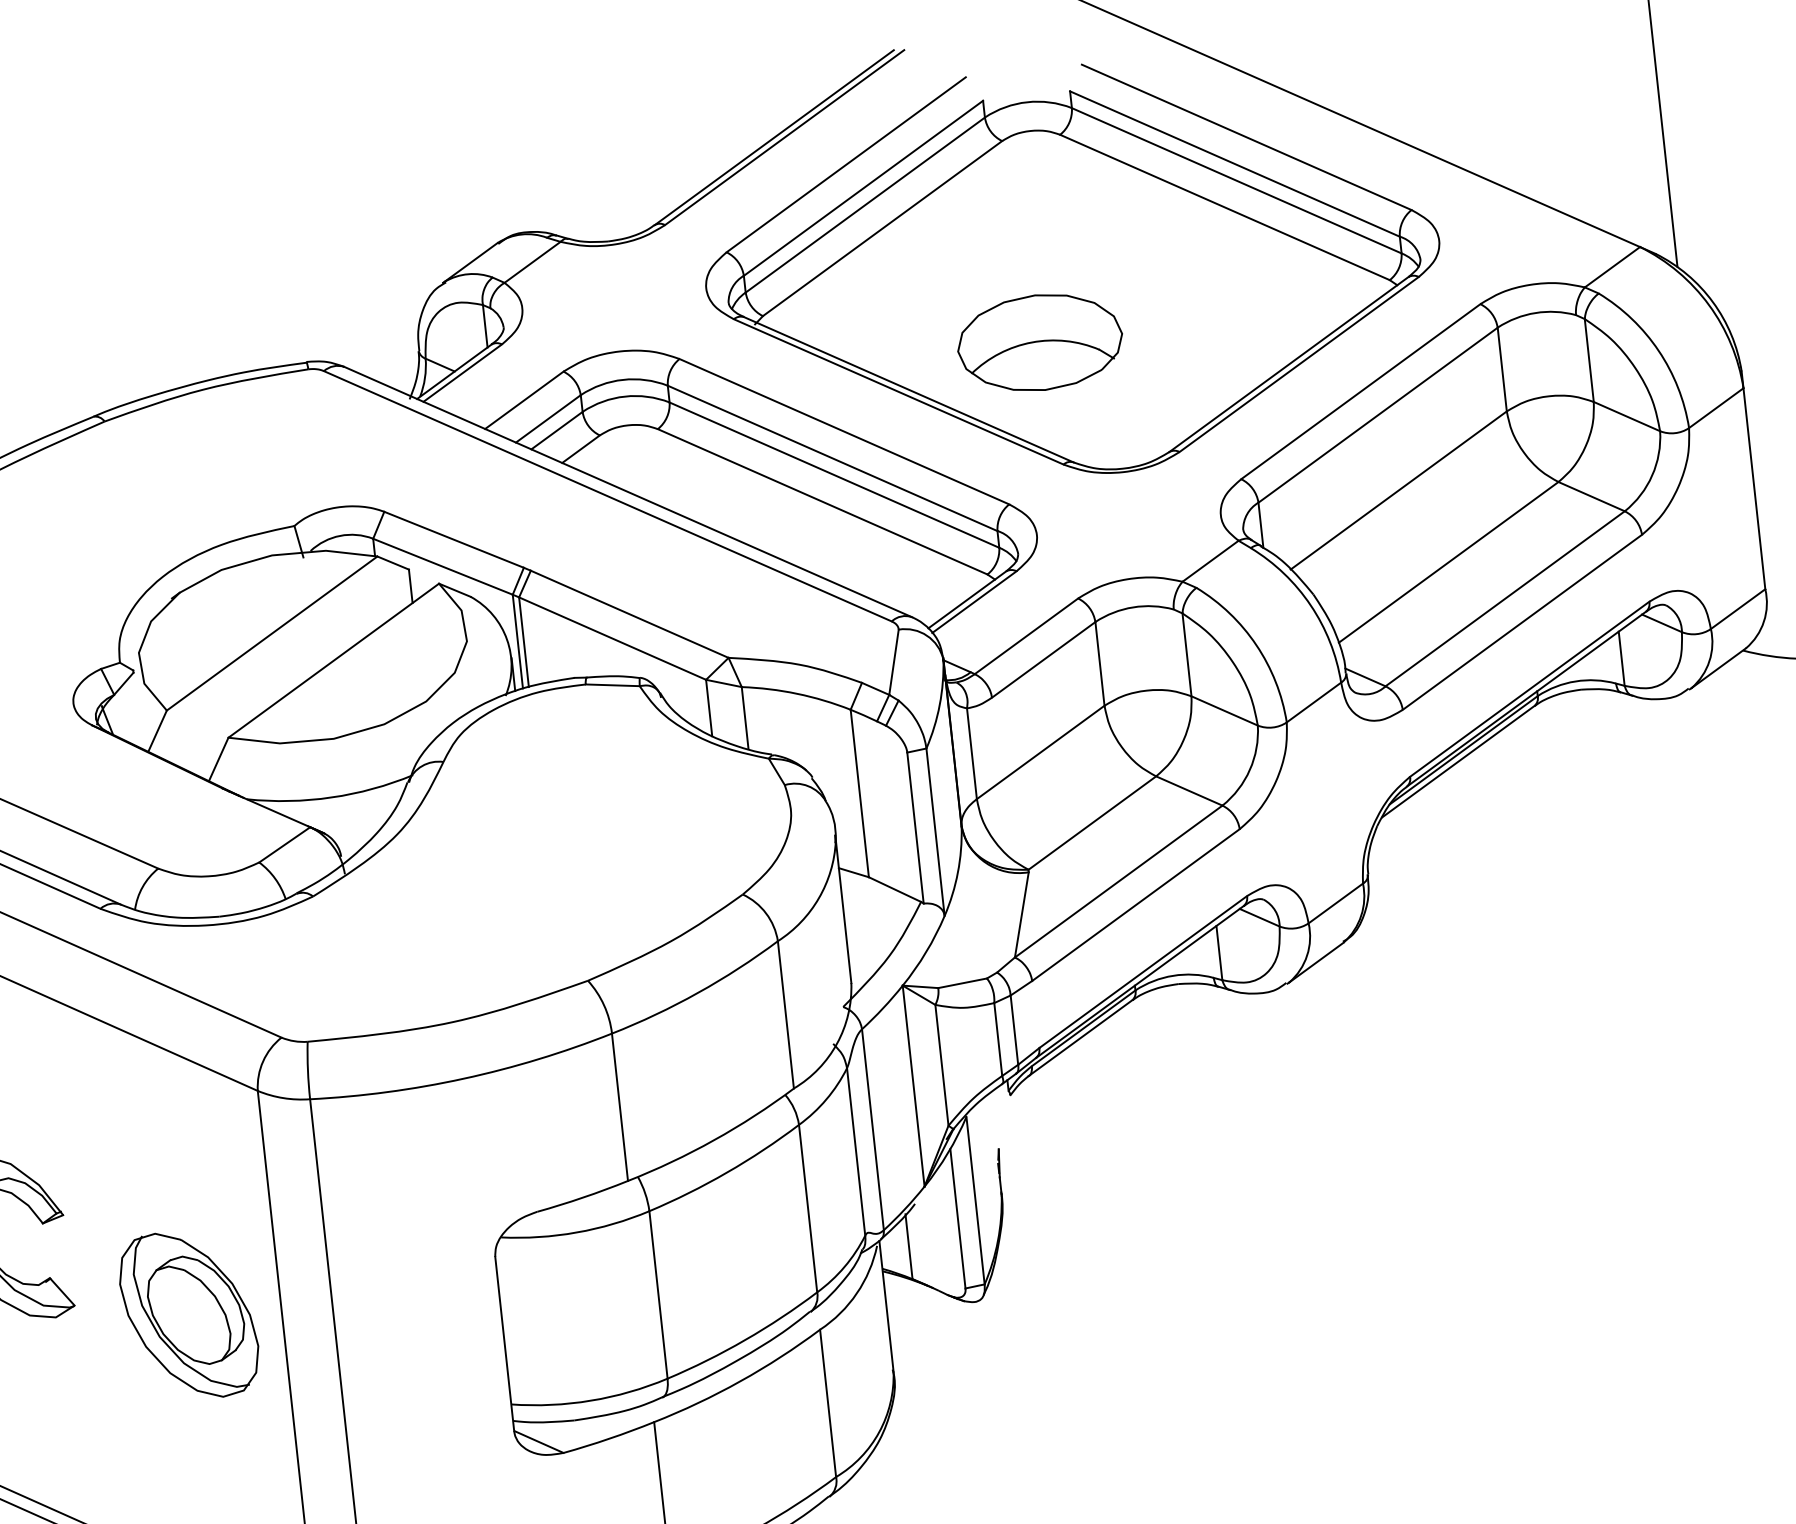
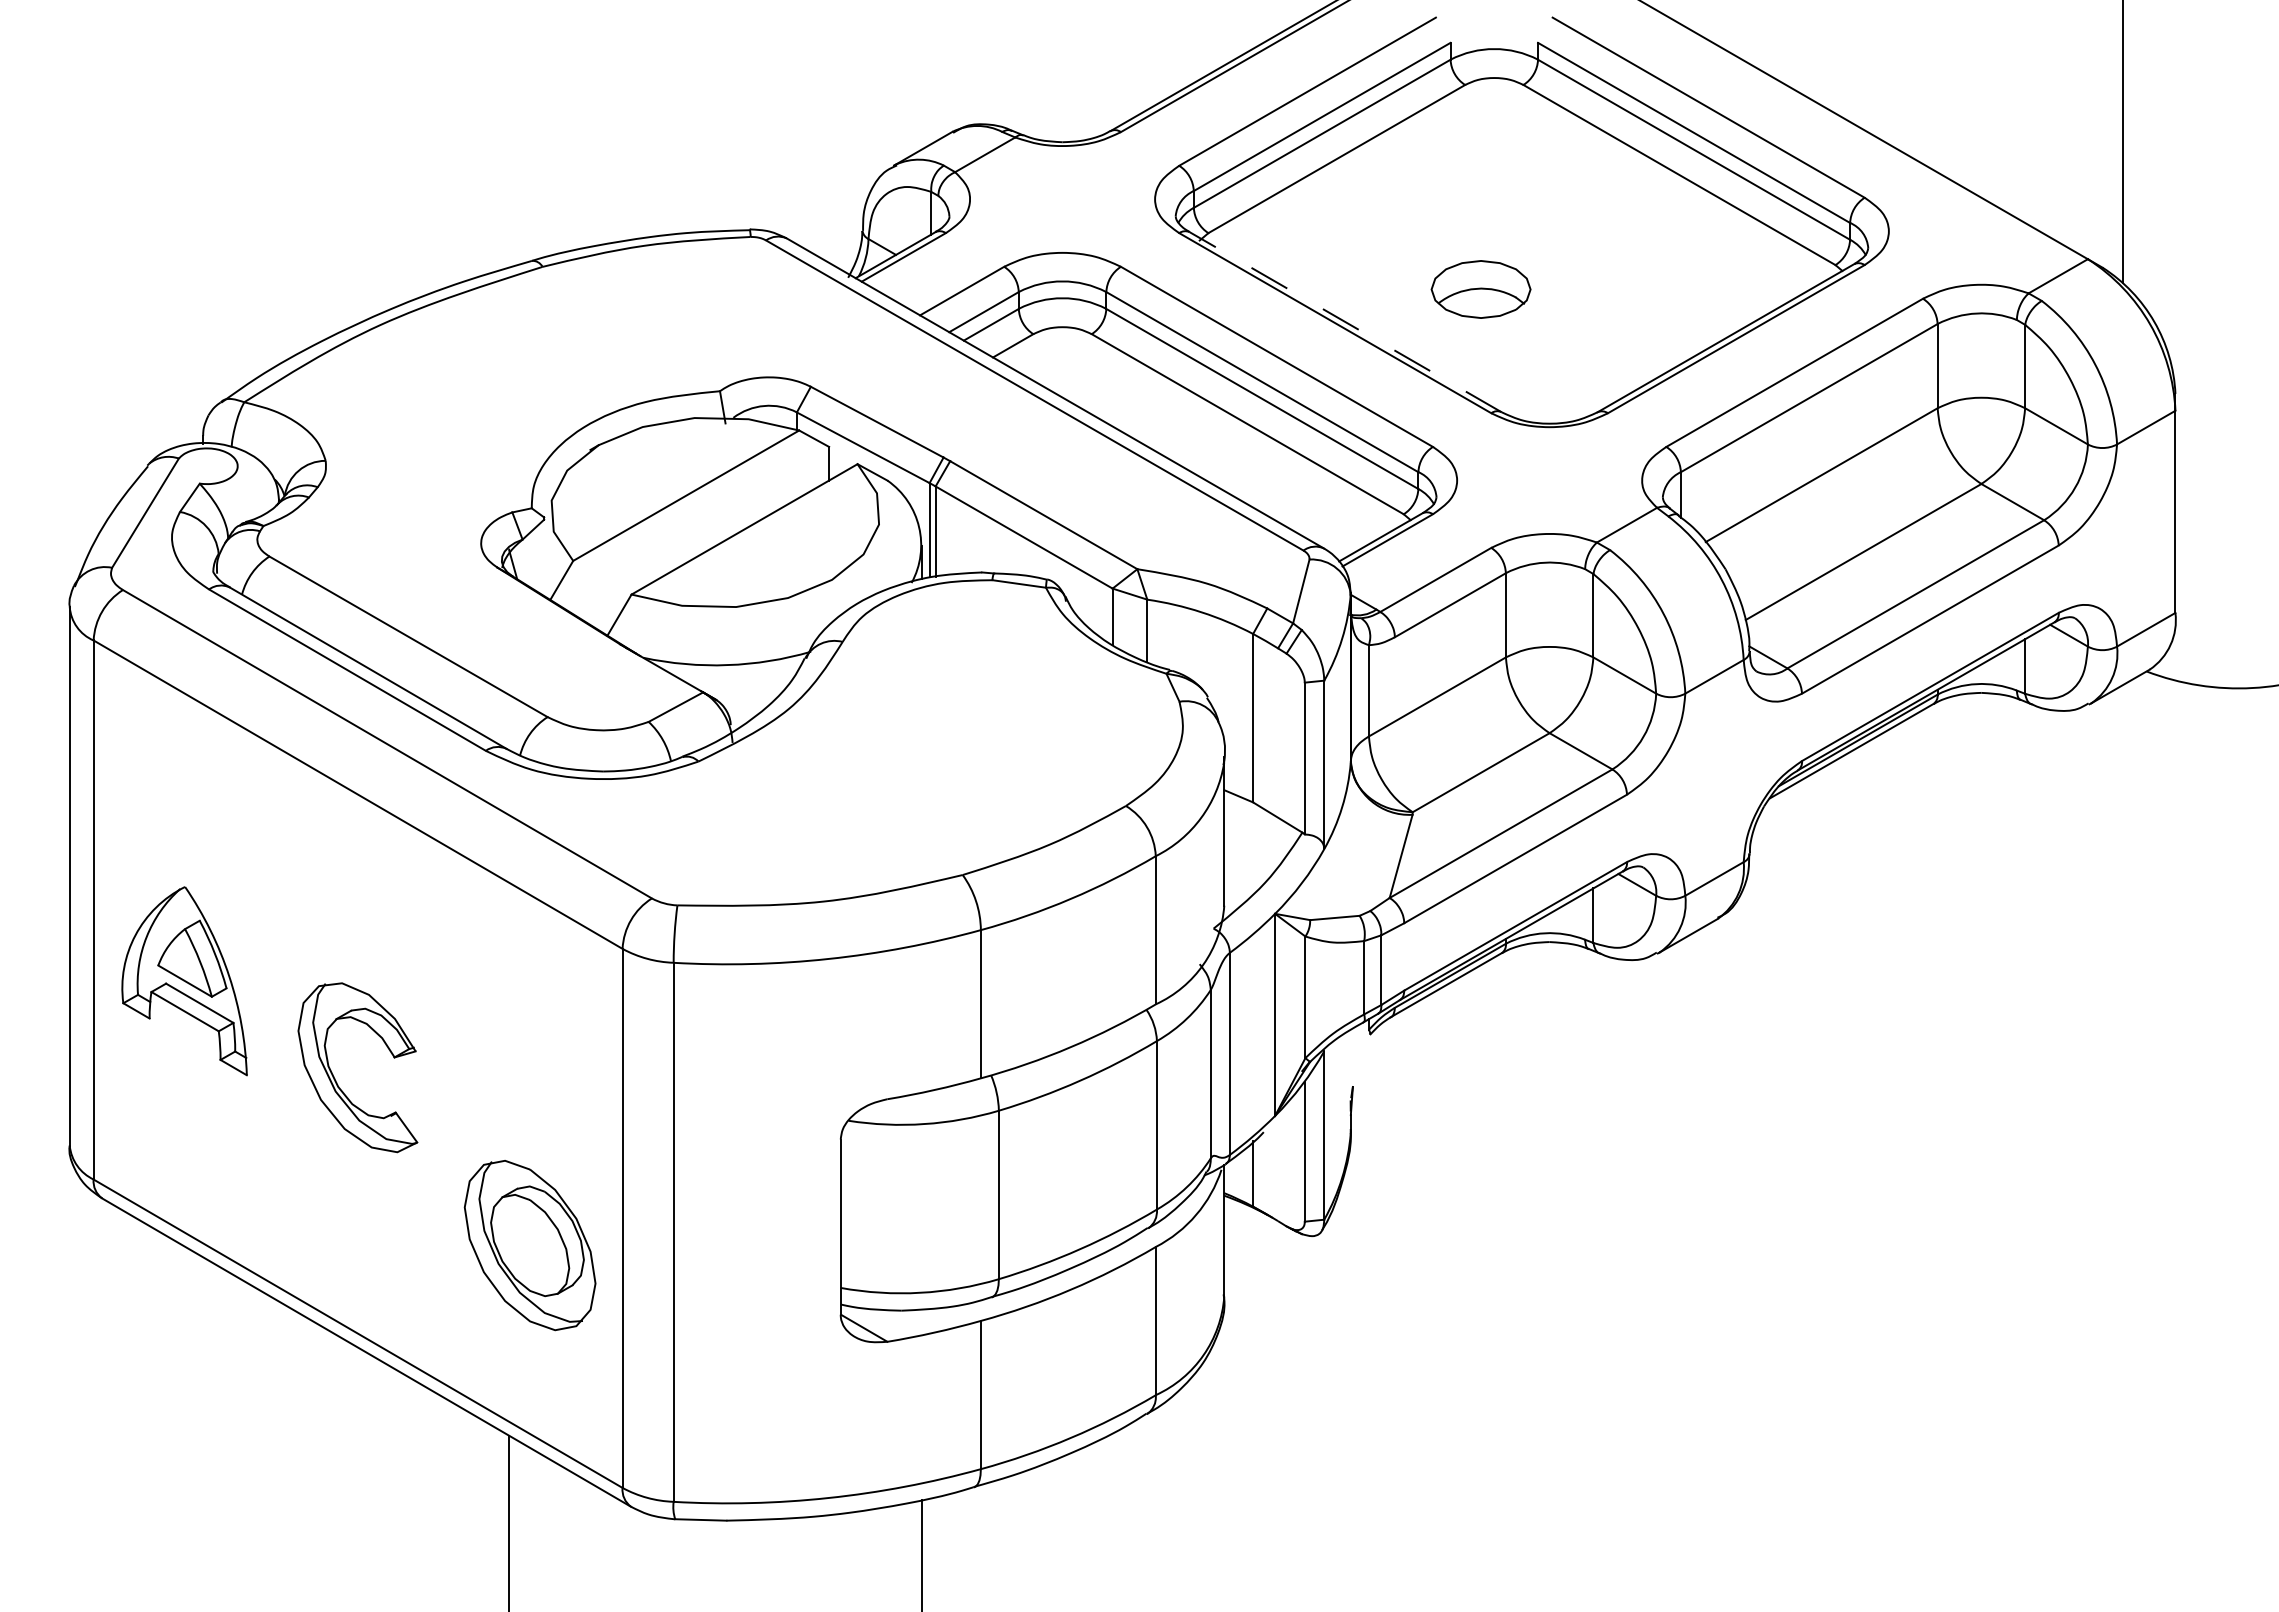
part: (1039, 342) -> (1480, 289), size x0.6
line: (908, 389) -> (1345, 321), solid -> dashed
part: (188, 1315) -> (529, 1245), moved

